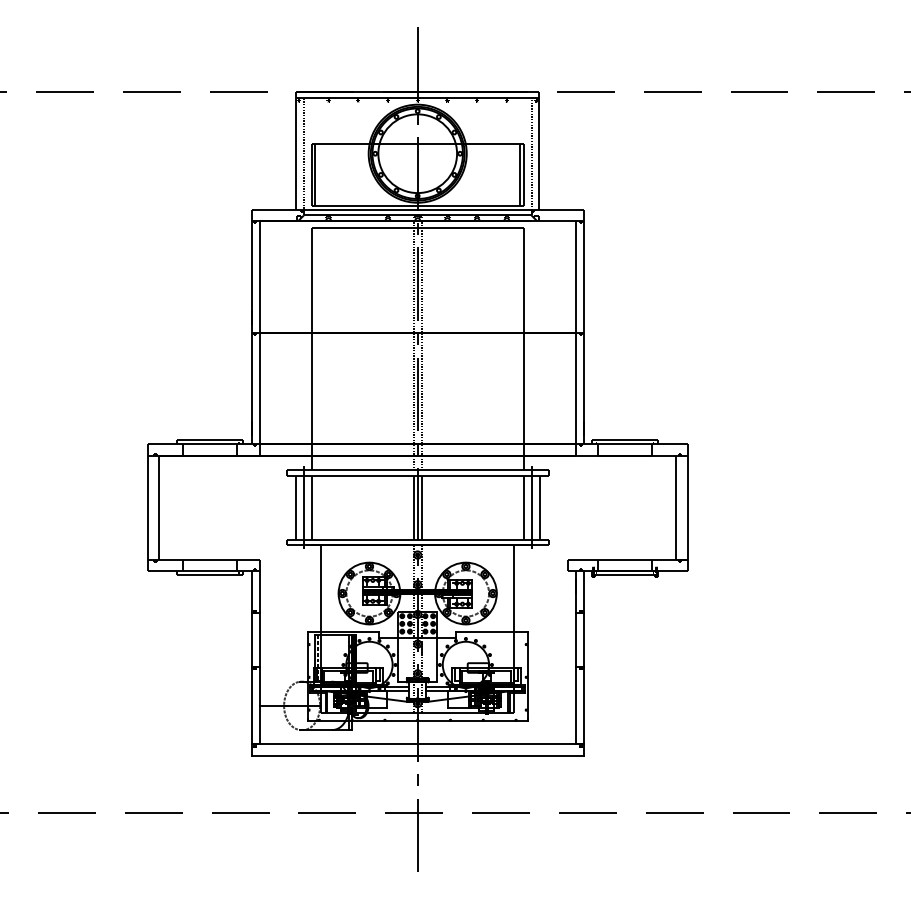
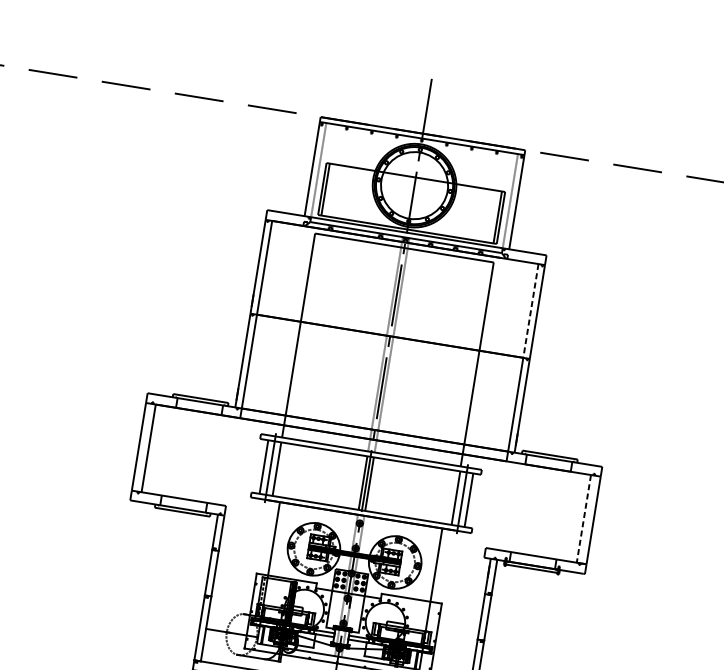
line: (575, 276) -> (530, 310), solid -> dashed
line: (676, 508) -> (584, 519), solid -> dashed

